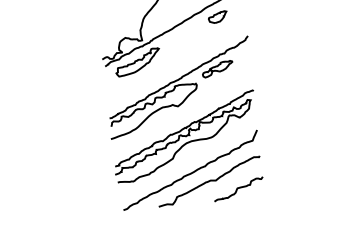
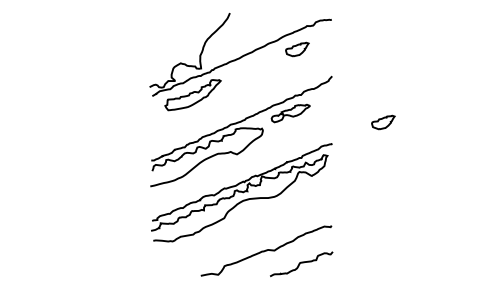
part: (292, 68) -> (383, 122), added
curve: (191, 172) -> (245, 237), removed

